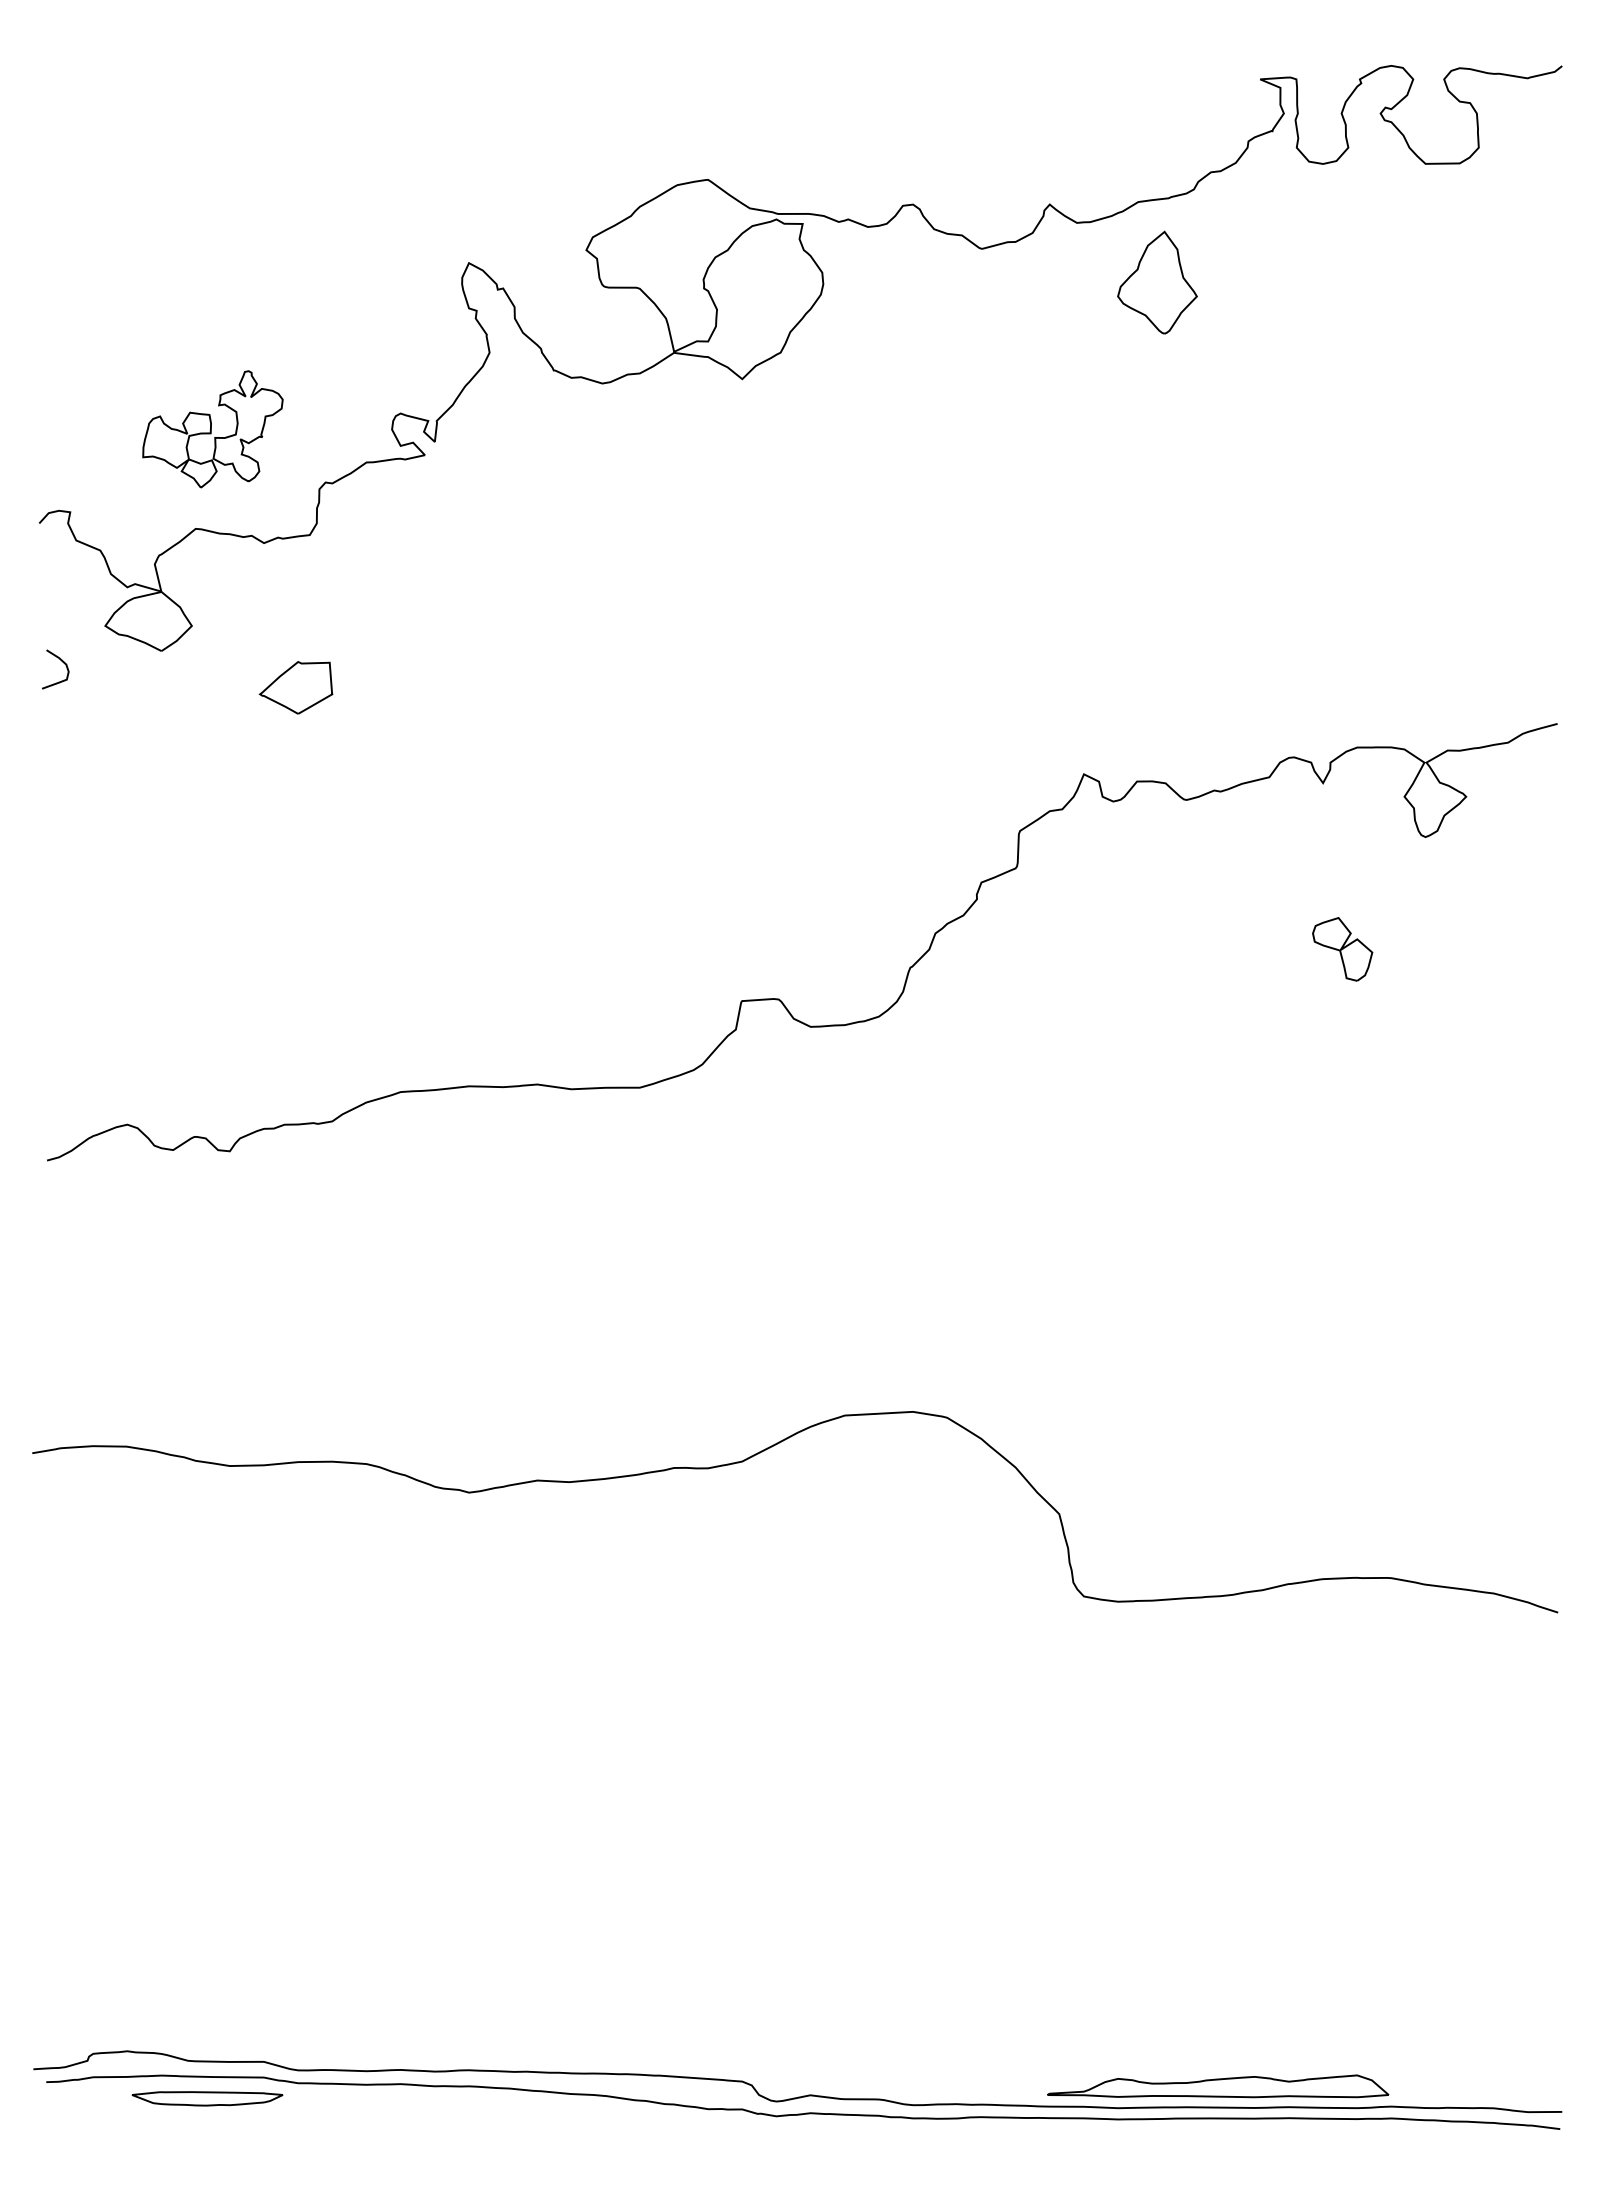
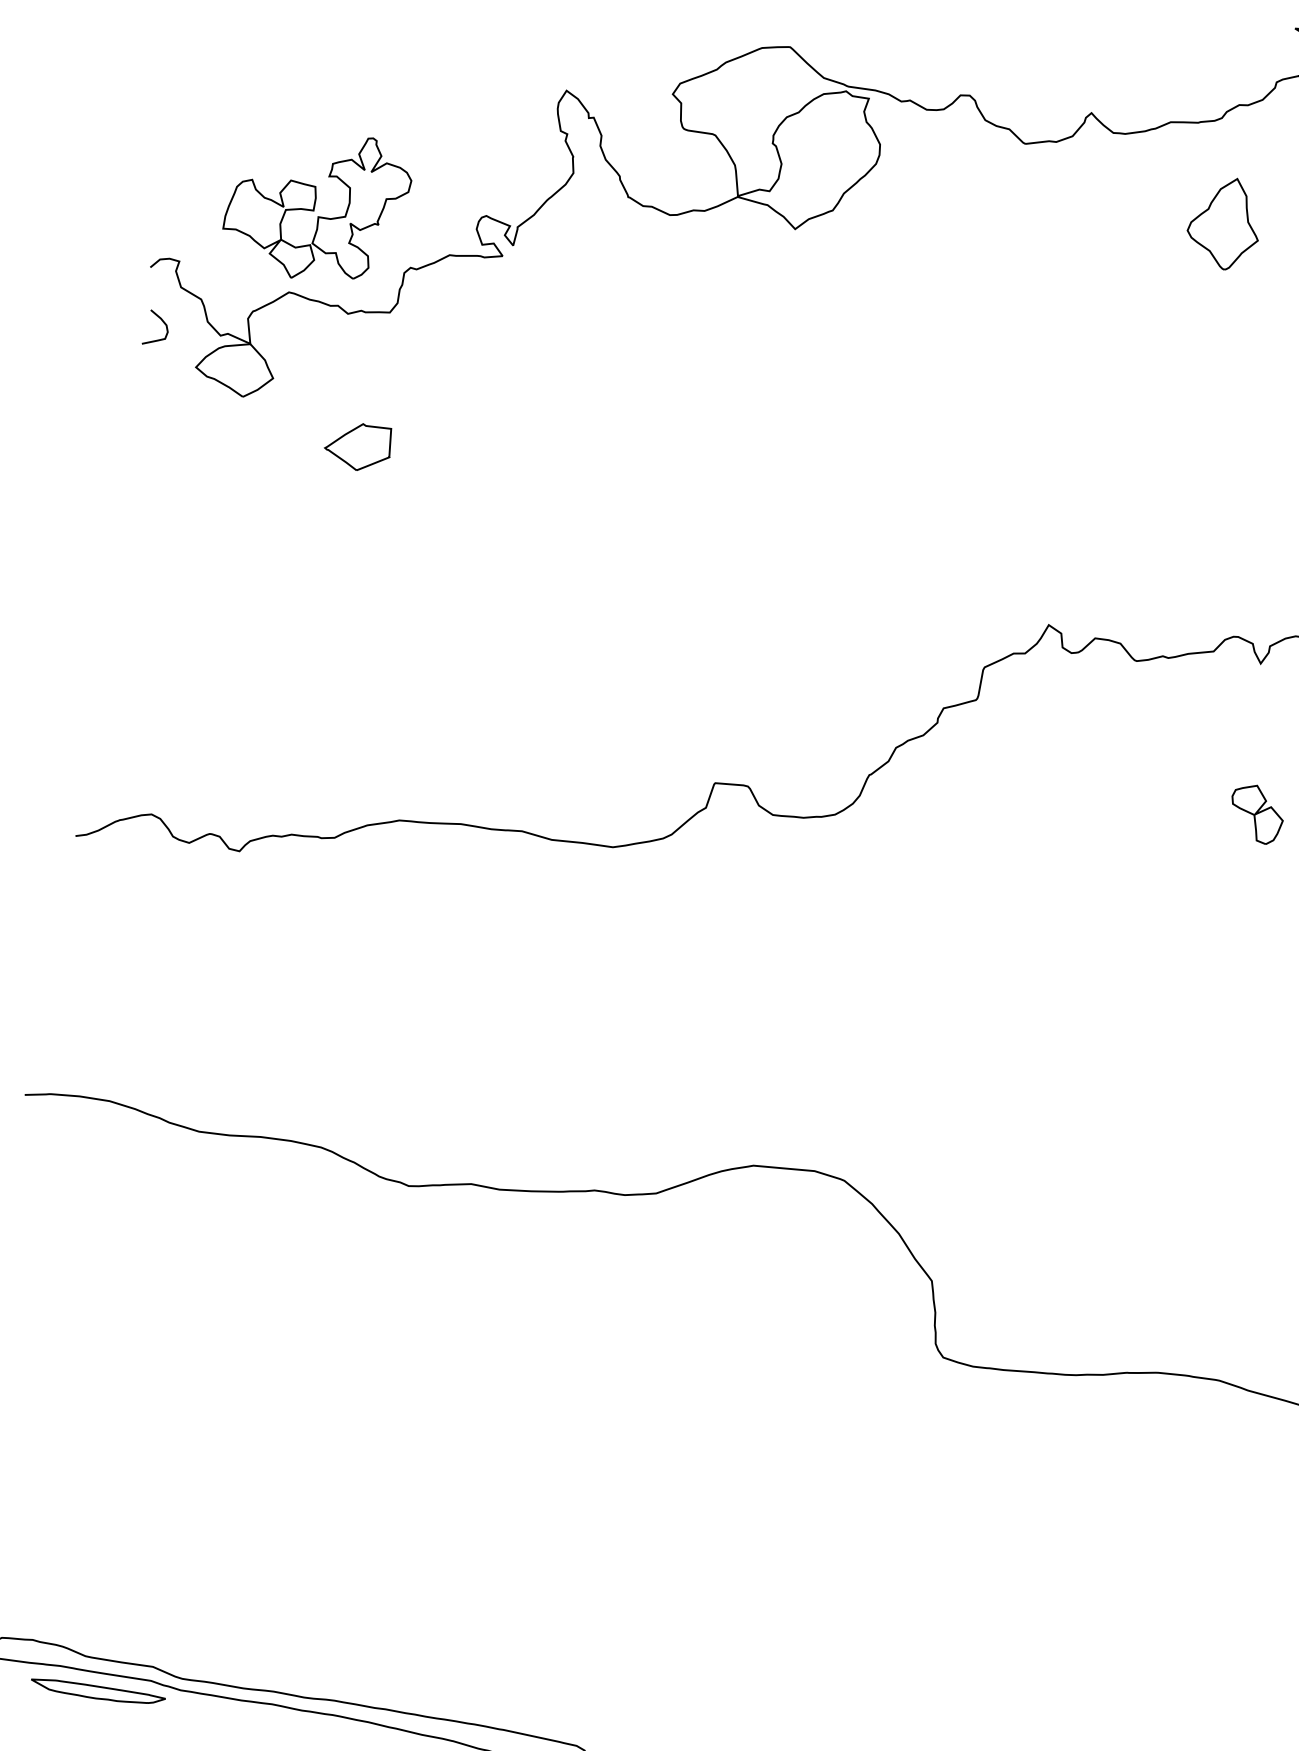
part: (1157, 282) -> (1224, 223), moved
part: (212, 429) -> (316, 206), size x1.43
curve: (62, 662) -> (163, 323), moved

